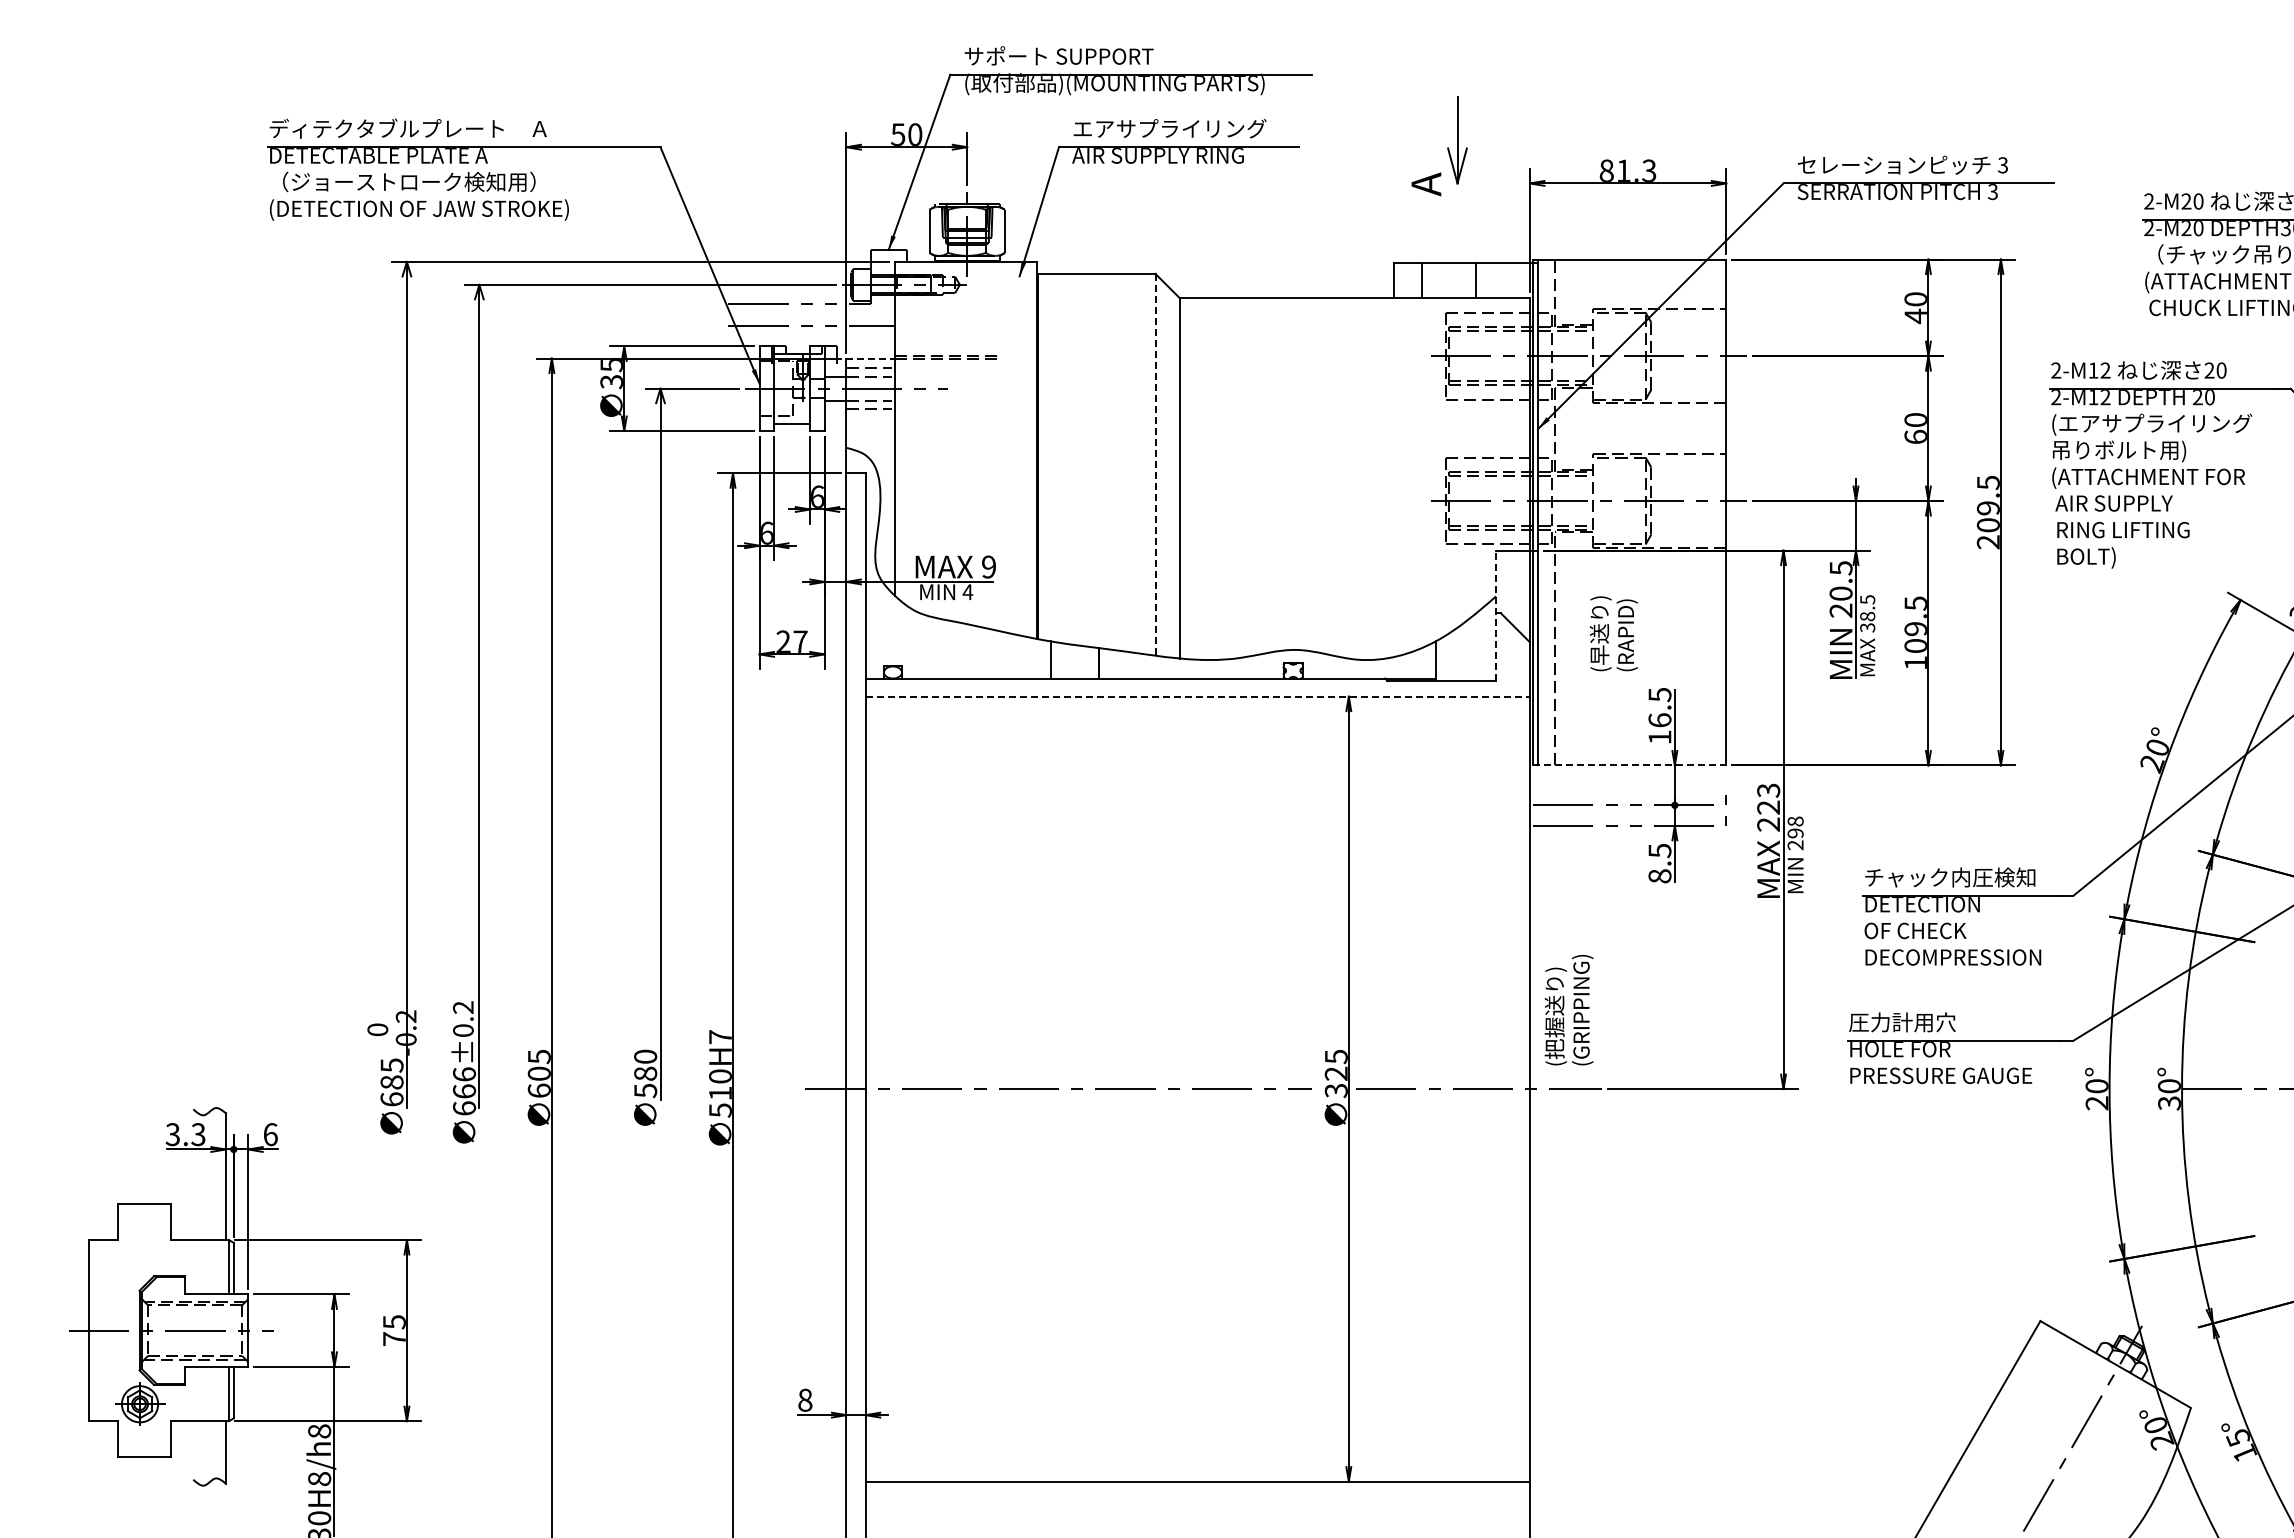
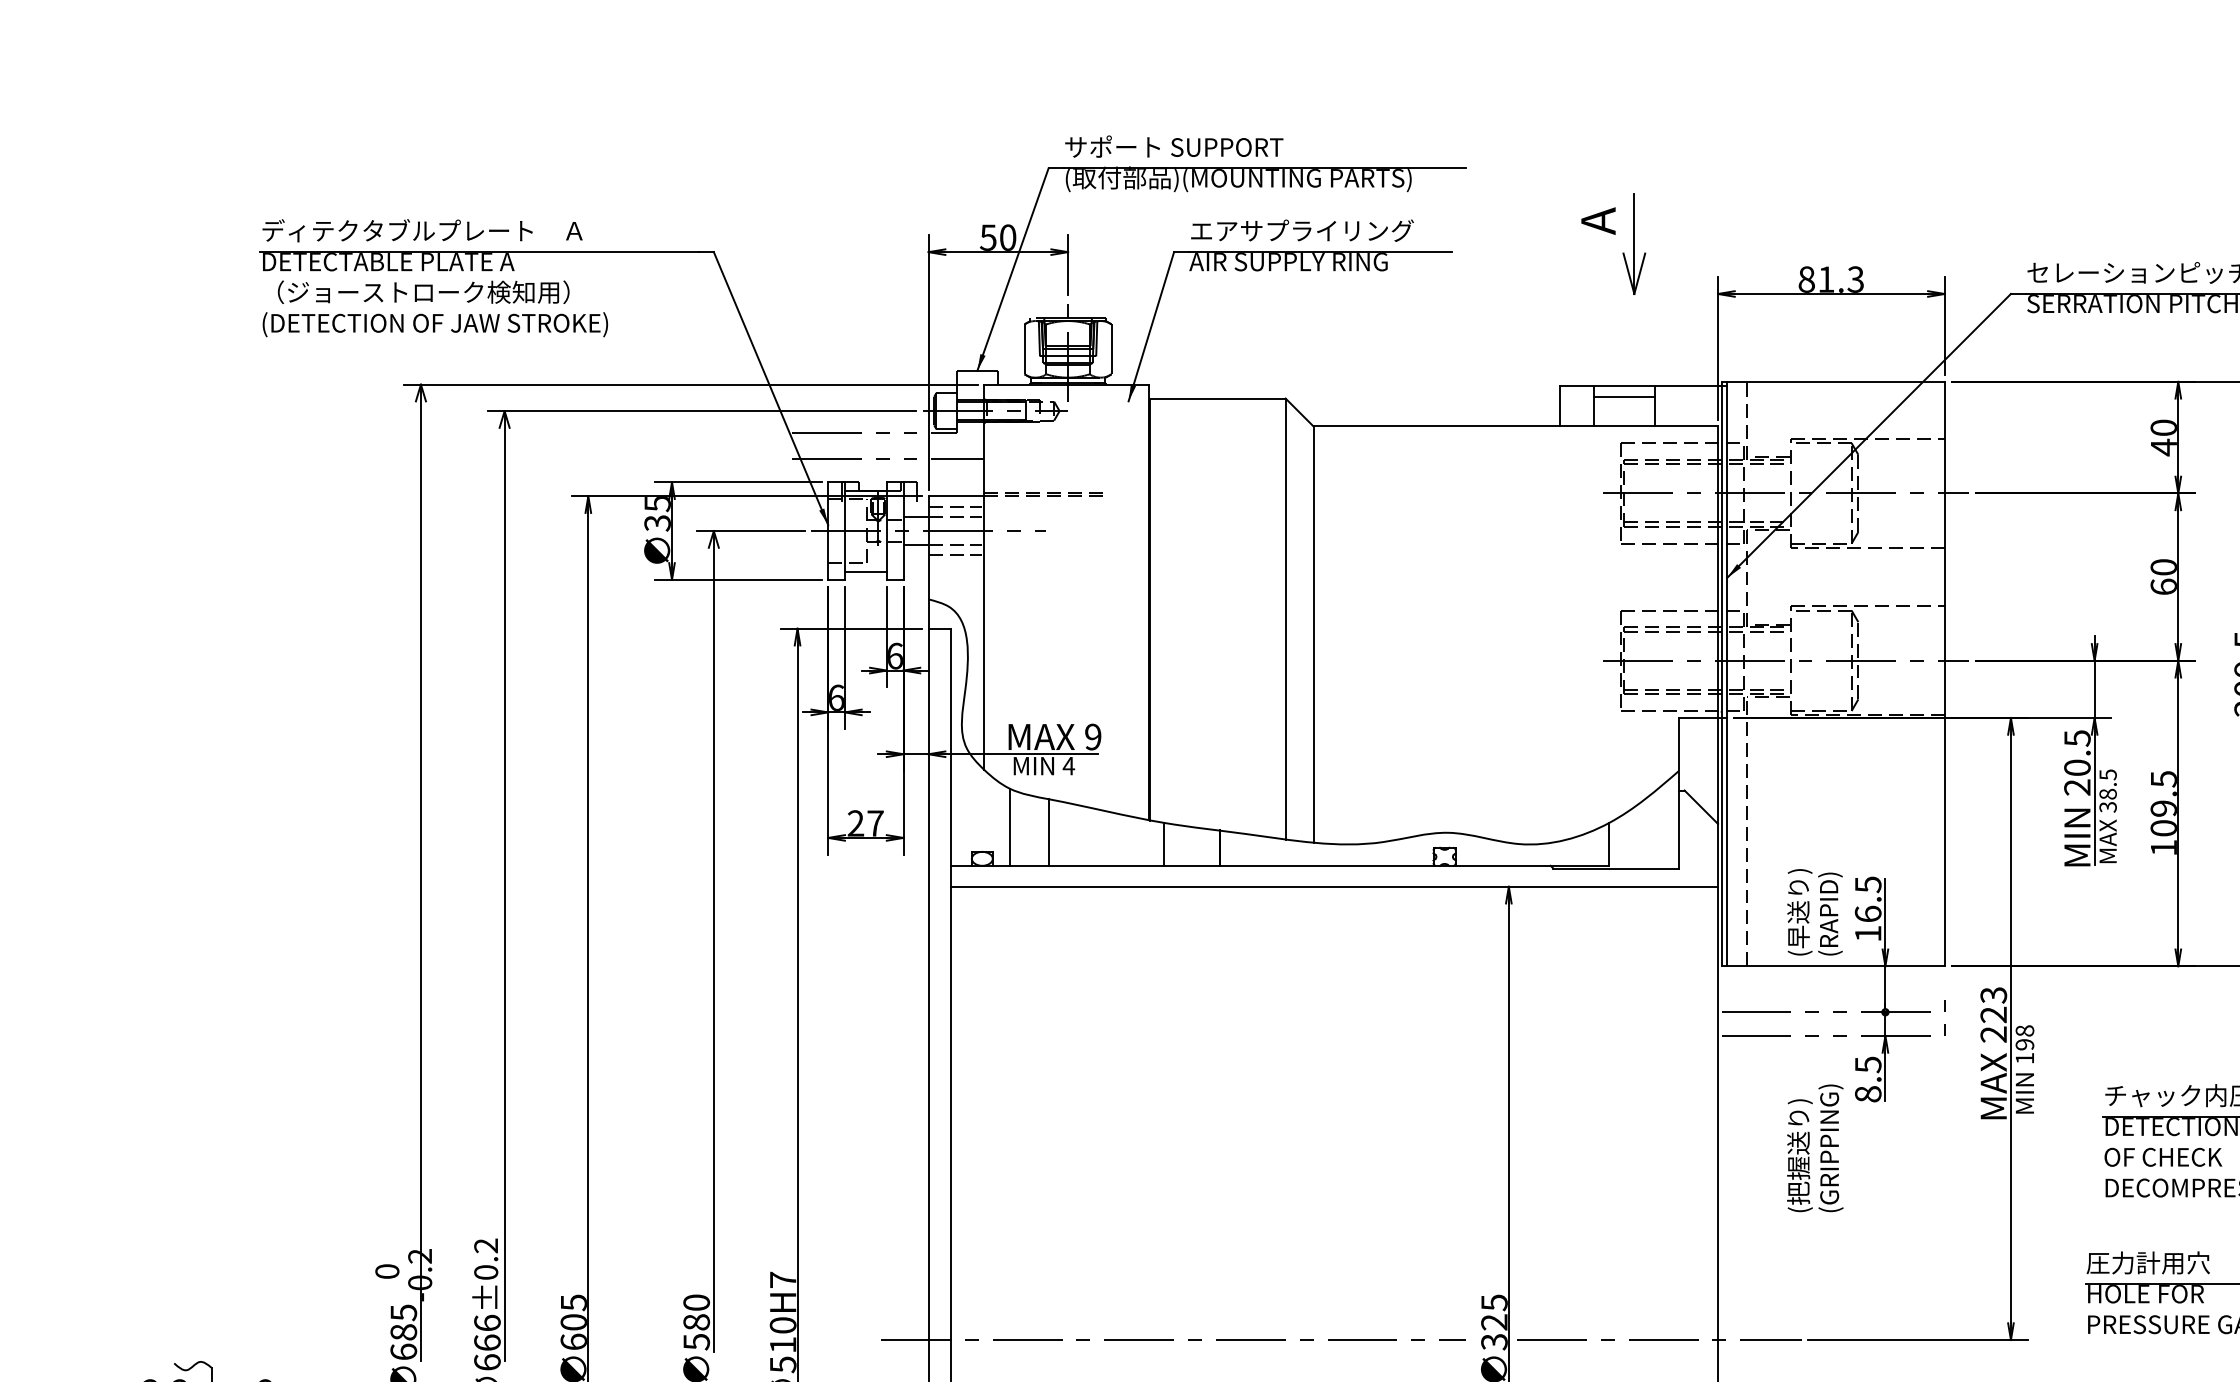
text: (1426, 184) -> (1598, 221), moved
line: (1448, 272) -> (1623, 396), added
line: (871, 358) -> (957, 496), dashed -> solid
line: (1155, 464) -> (1285, 618), dashed -> solid
line: (1496, 615) -> (1679, 793), dashed -> solid
text: (1613, 633) -> (1814, 911), moved
line: (916, 644) -> (1009, 826), added
line: (950, 649) -> (1048, 832), added
line: (1198, 696) -> (1335, 886), dashed -> solid
line: (1629, 765) -> (1833, 966), dashed -> solid
text: (1795, 845) -> (2024, 1058), 298 -> 198
text: (1568, 1010) -> (1814, 1148), moved

